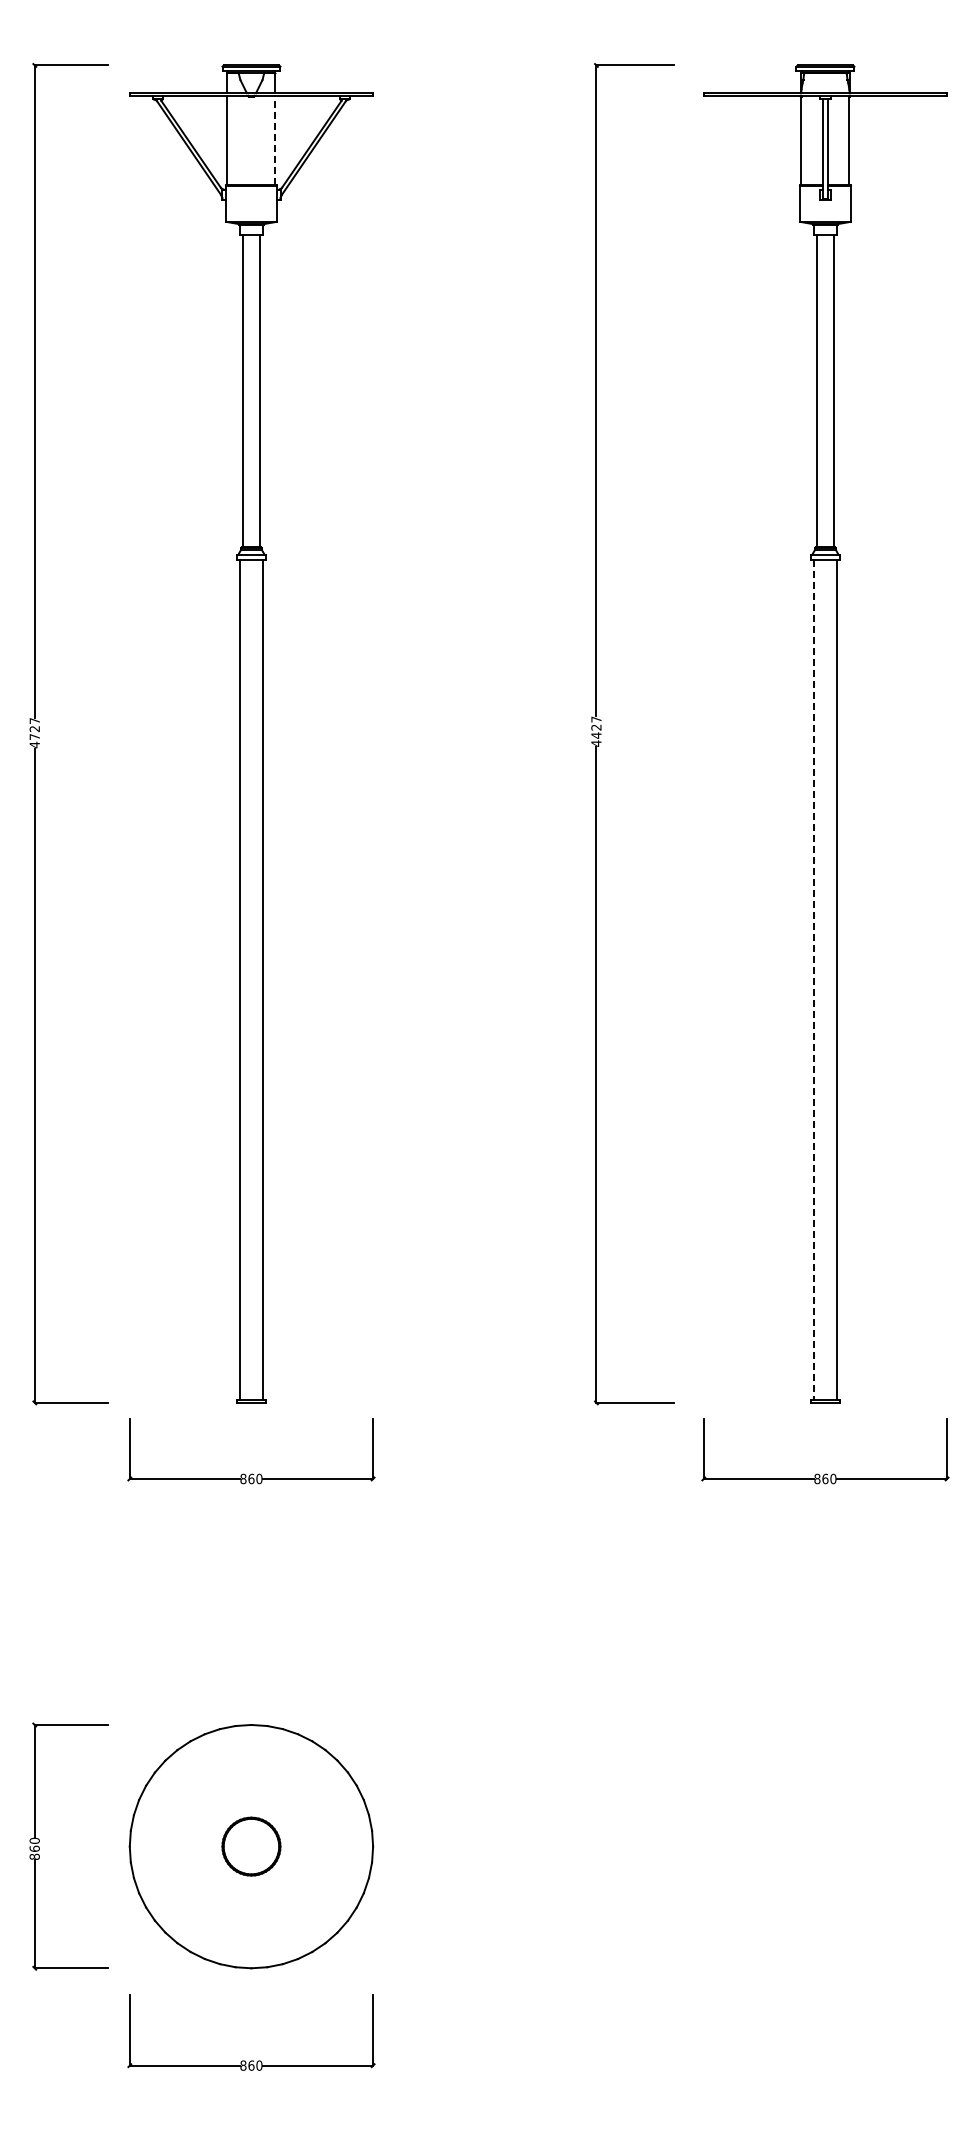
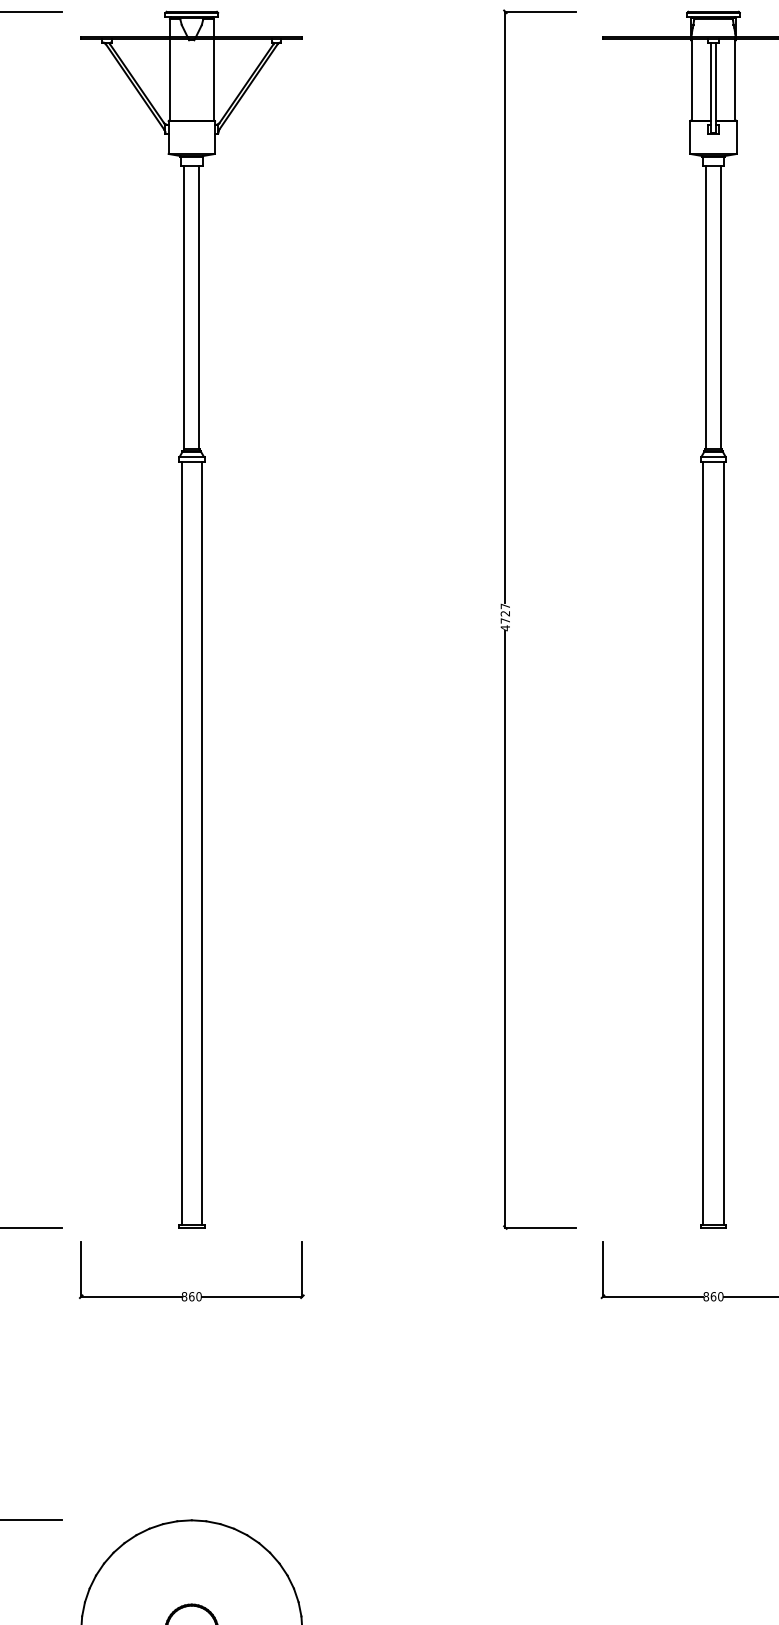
line: (275, 140) -> (213, 80), dashed -> solid
text: (596, 735) -> (505, 620), 4427 -> 4727
line: (814, 980) -> (703, 843), dashed -> solid

